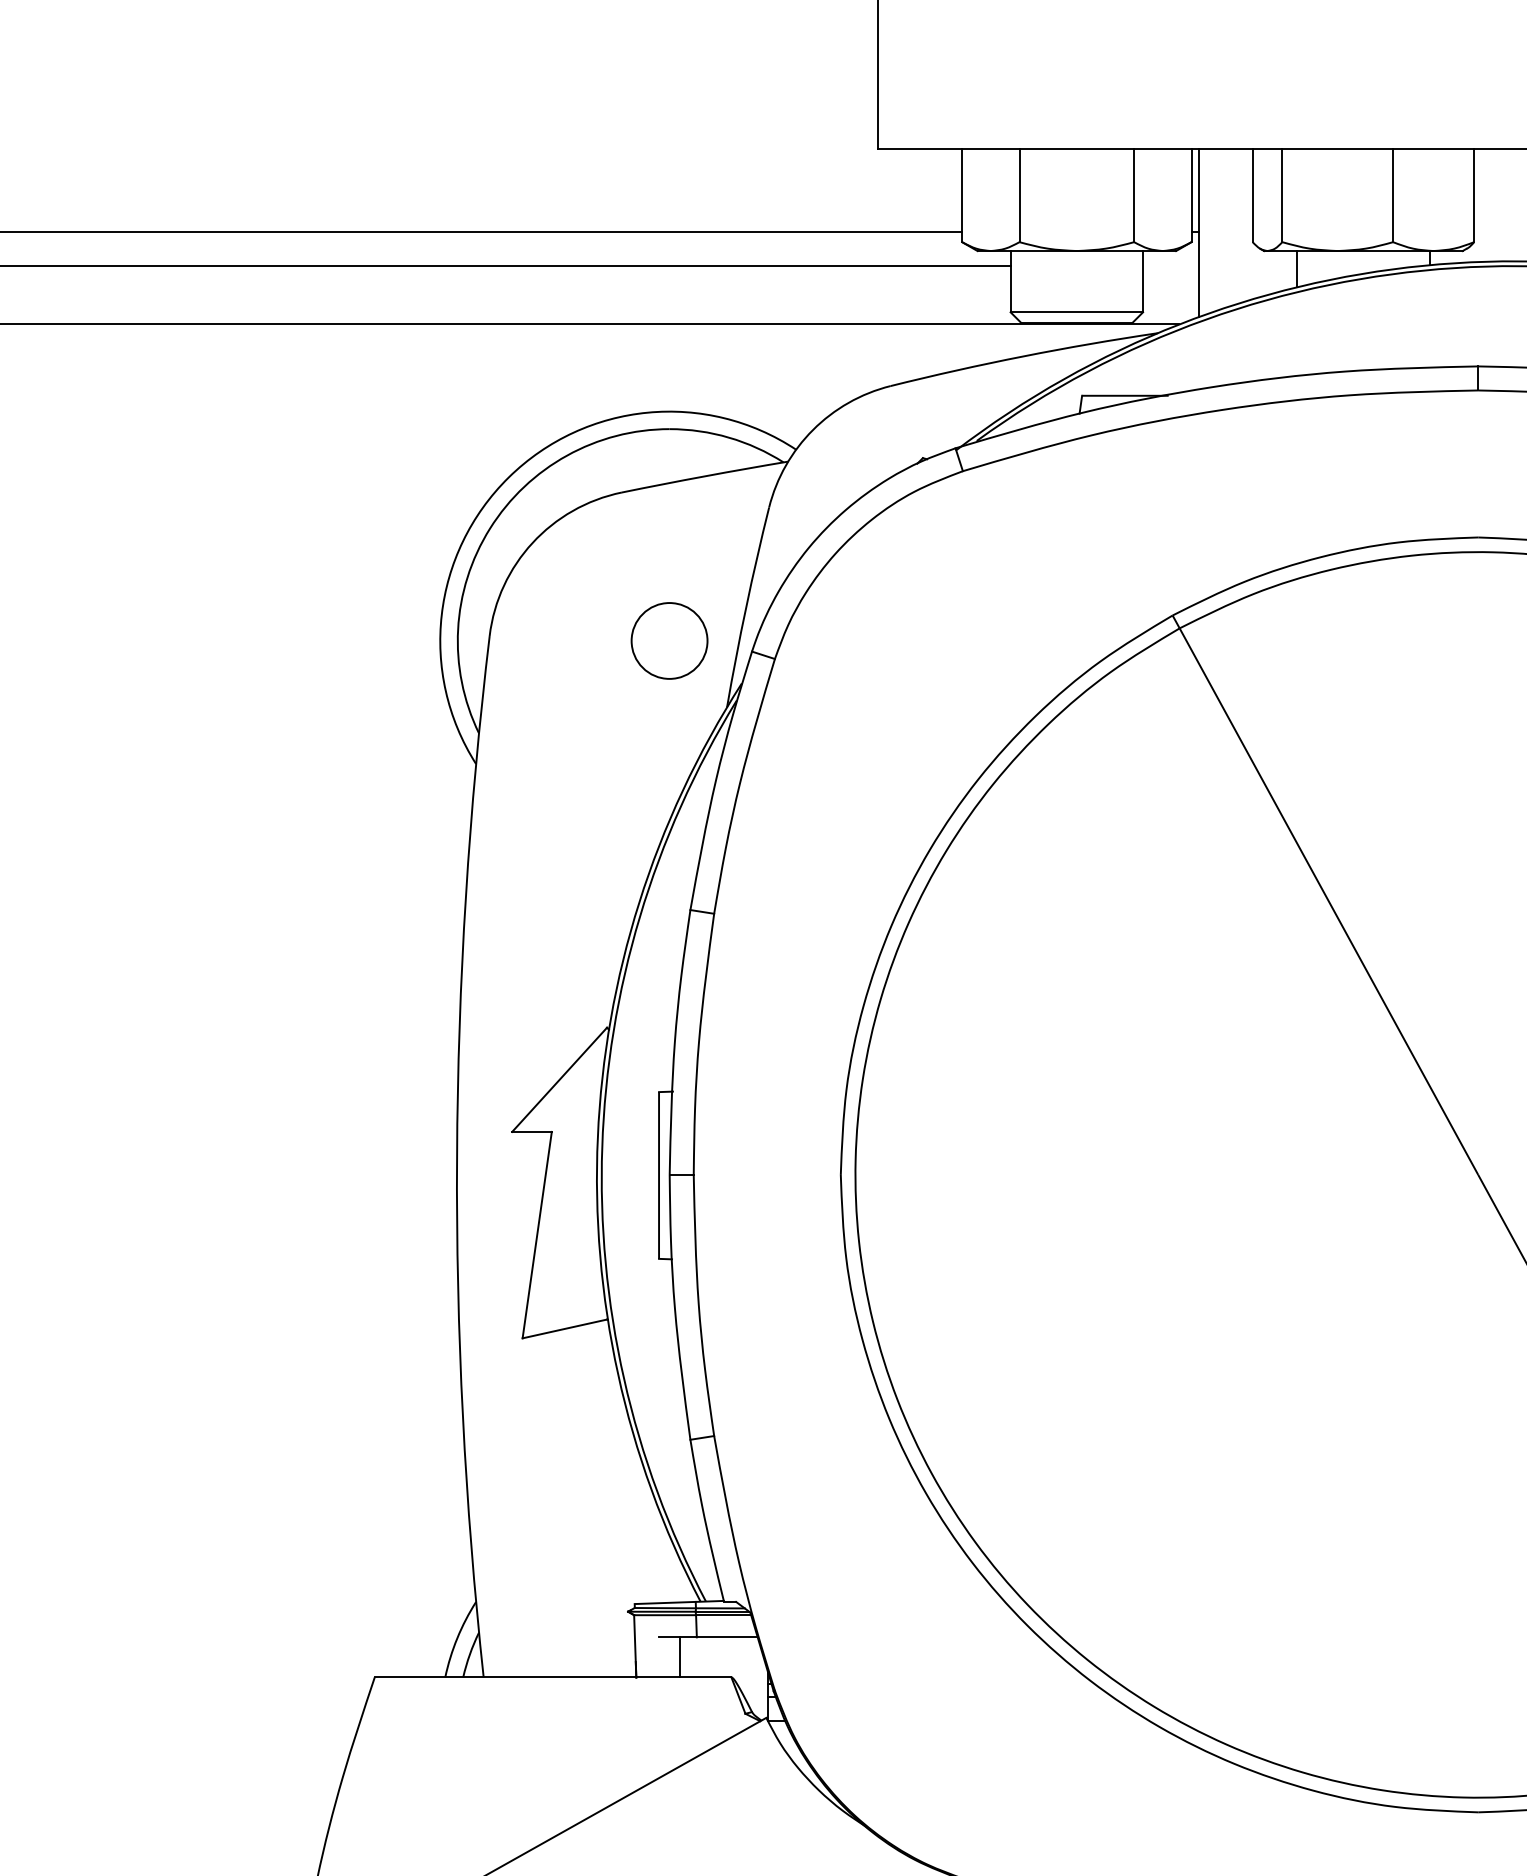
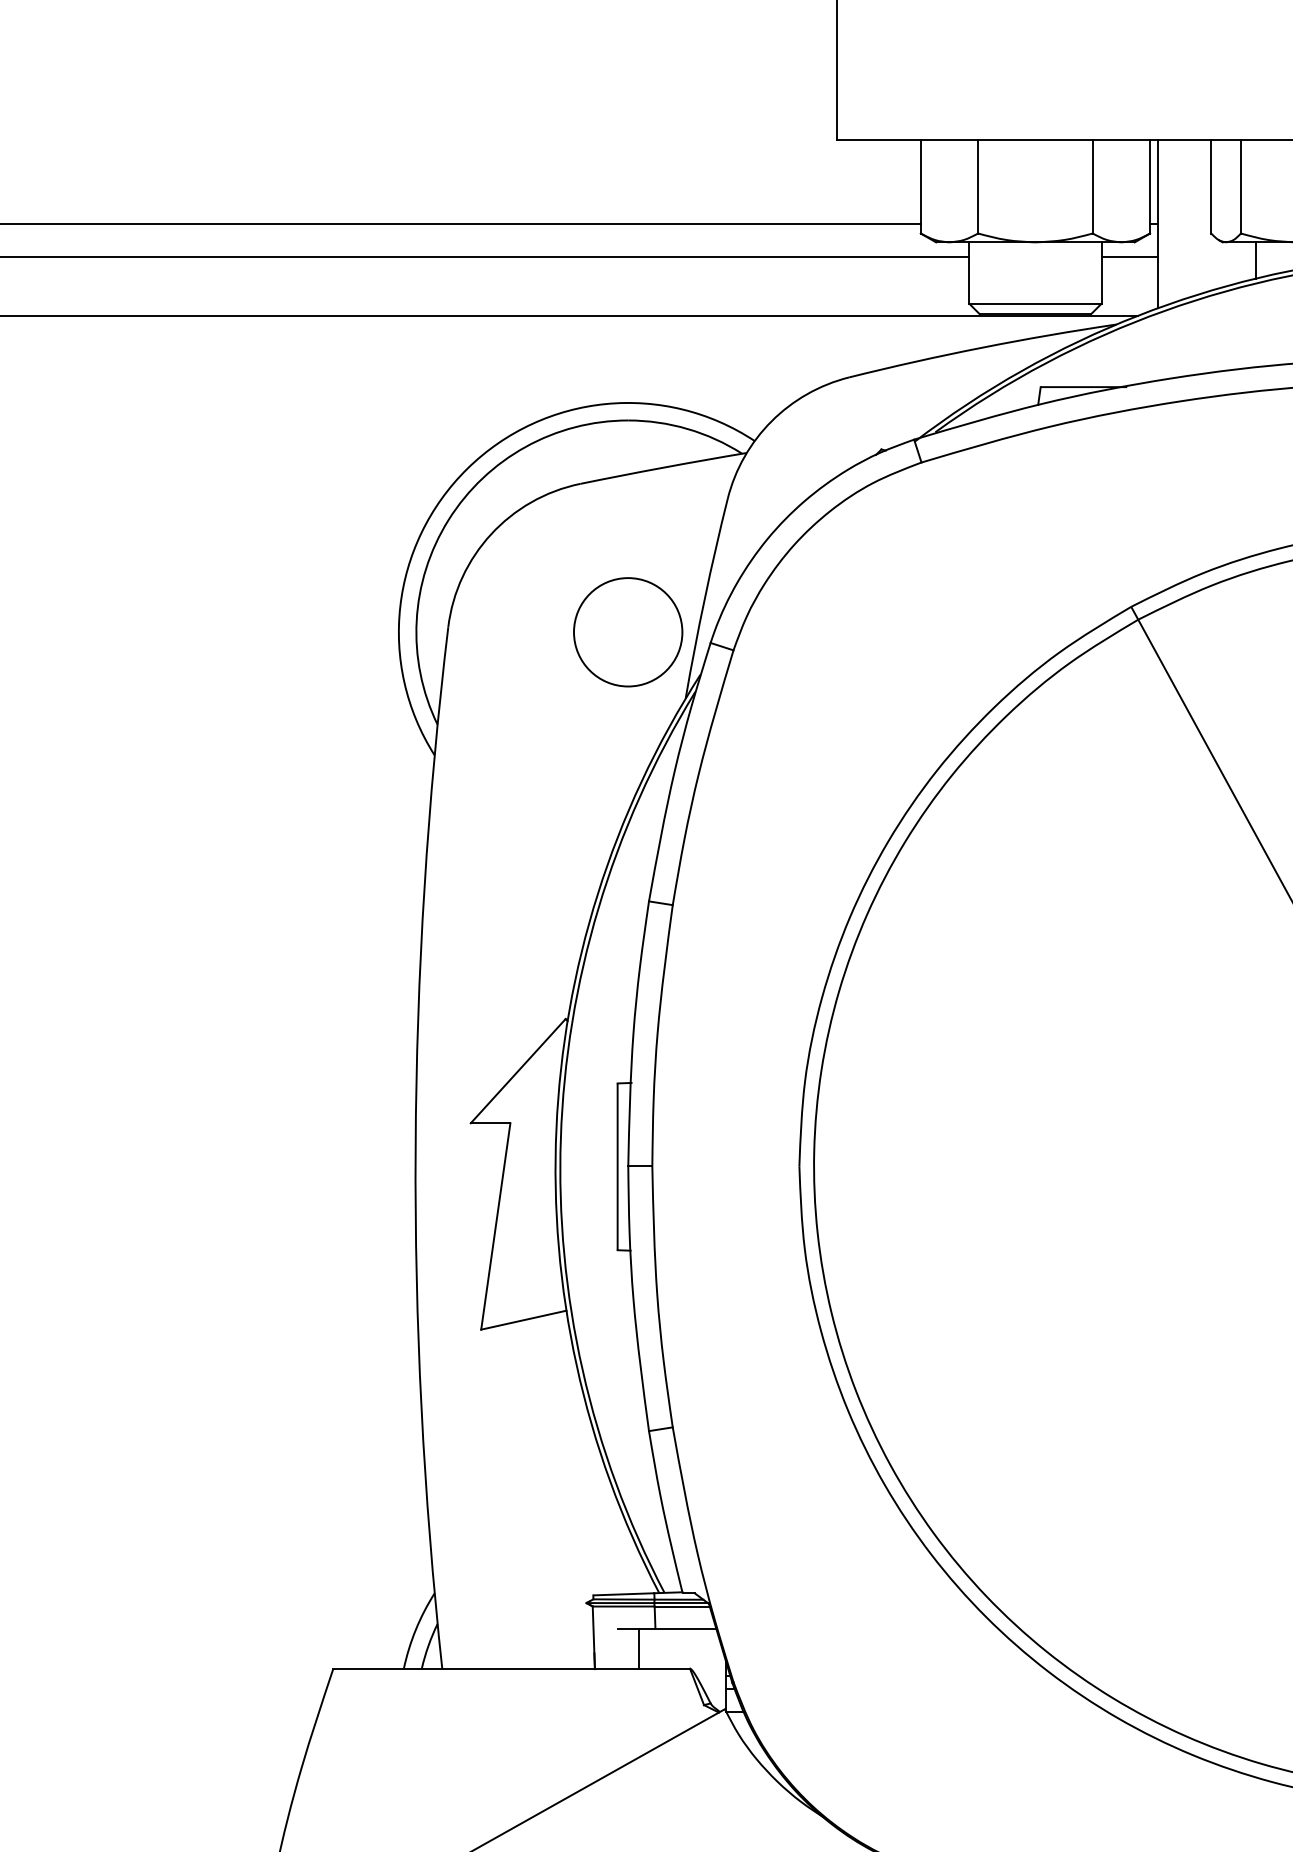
line: (1171, 265) -> (1130, 256), added
circle: (669, 640) -> (628, 631), size x1.43

